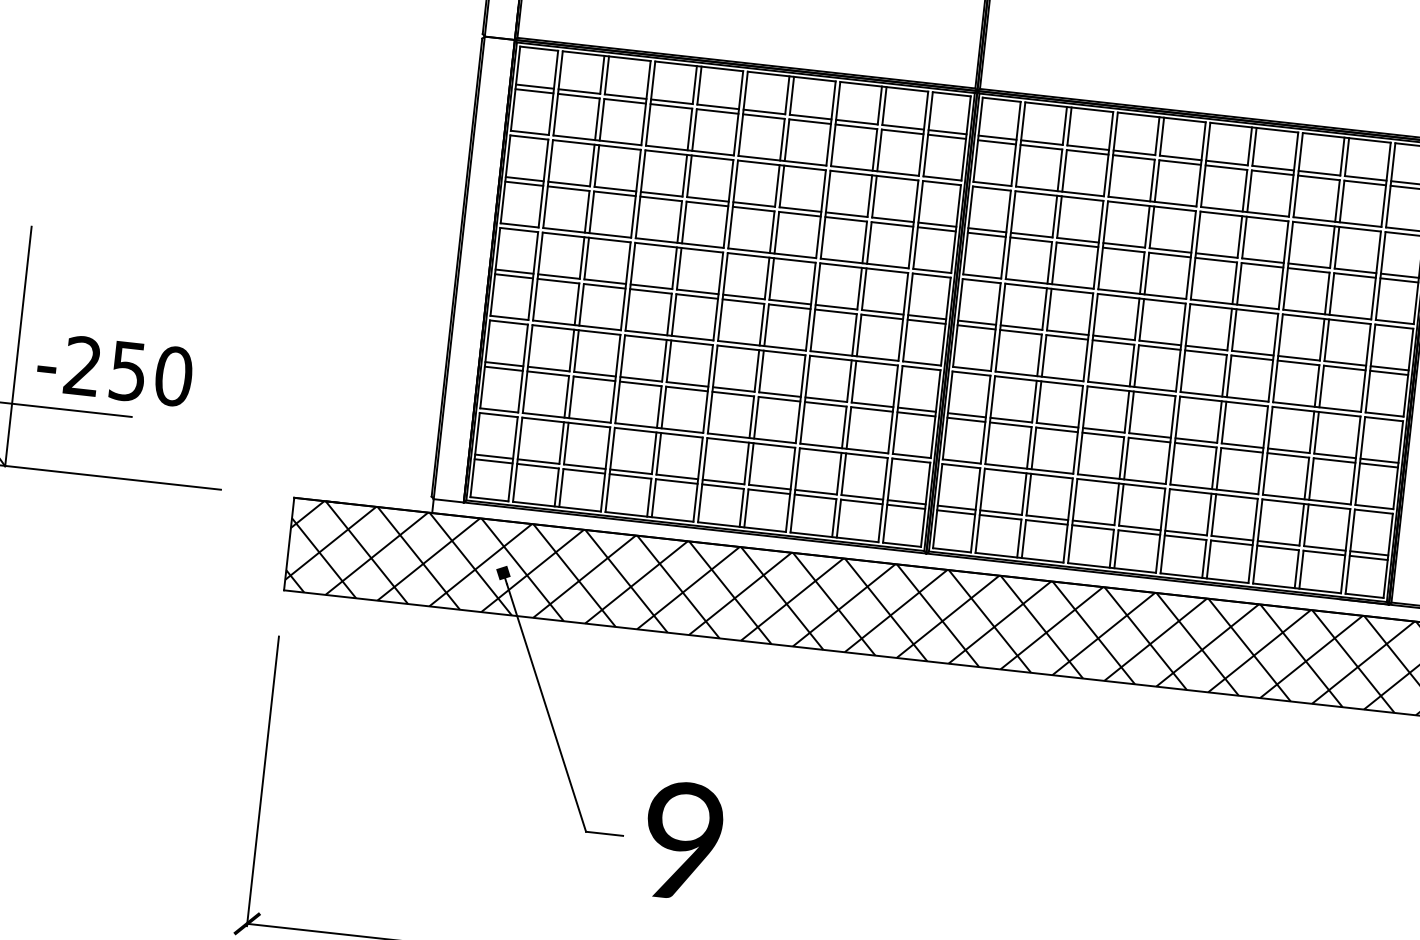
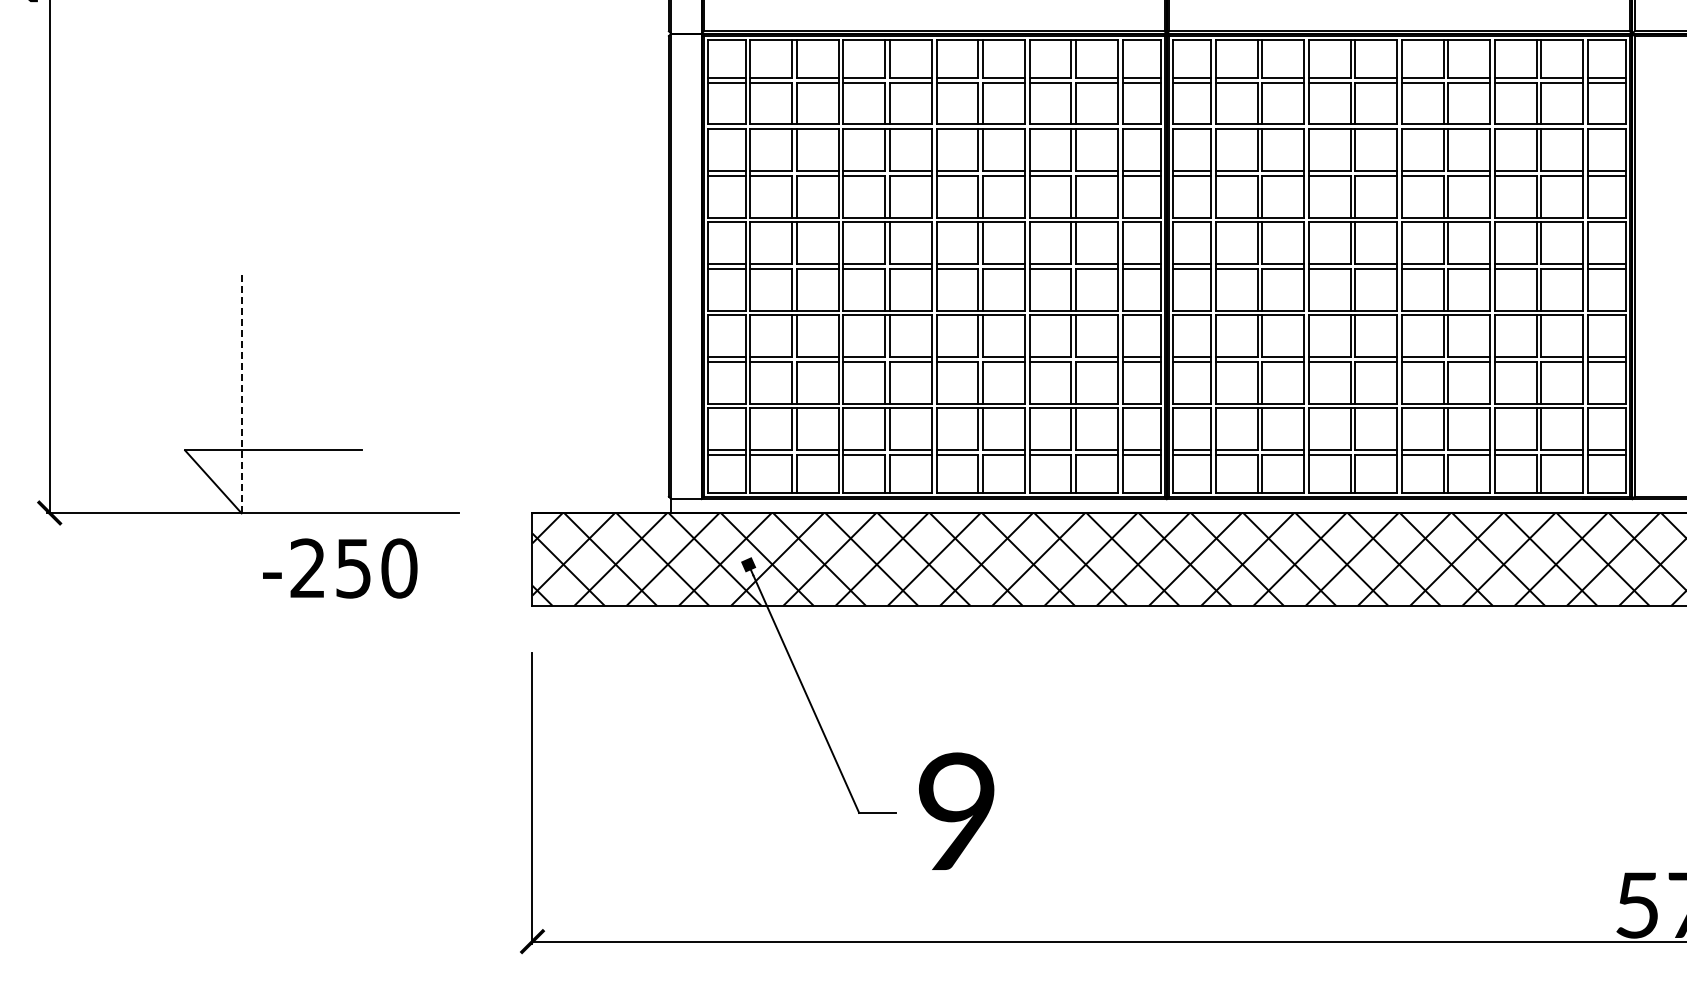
line: (18, 346) -> (241, 392), solid -> dashed
text: (115, 369) -> (340, 568), moved

